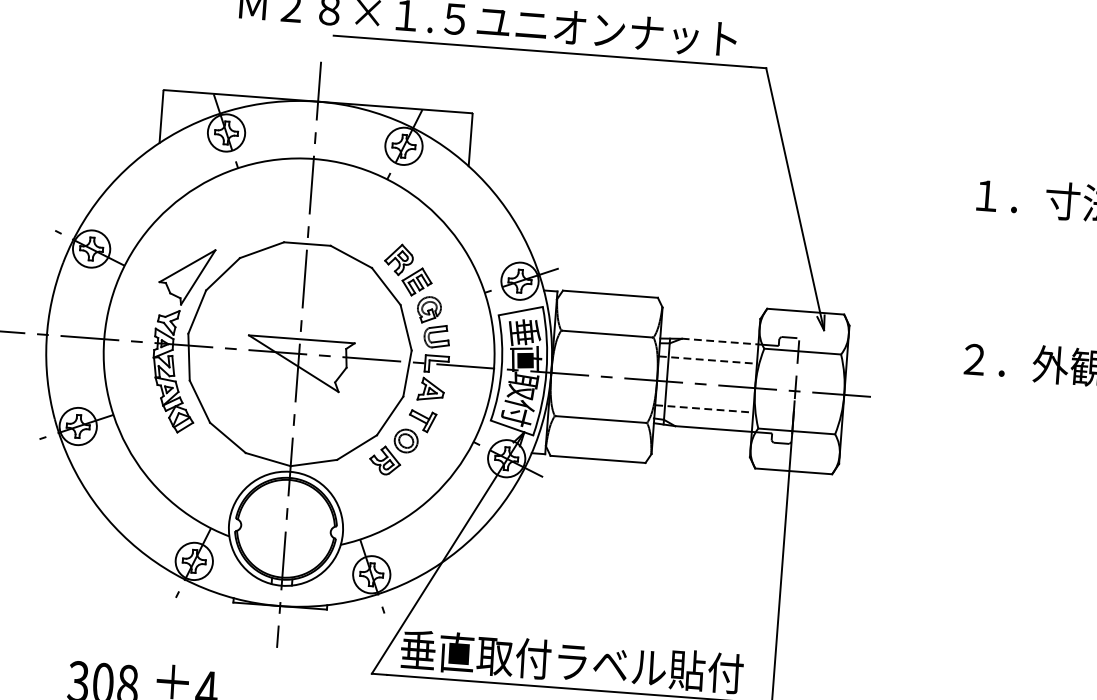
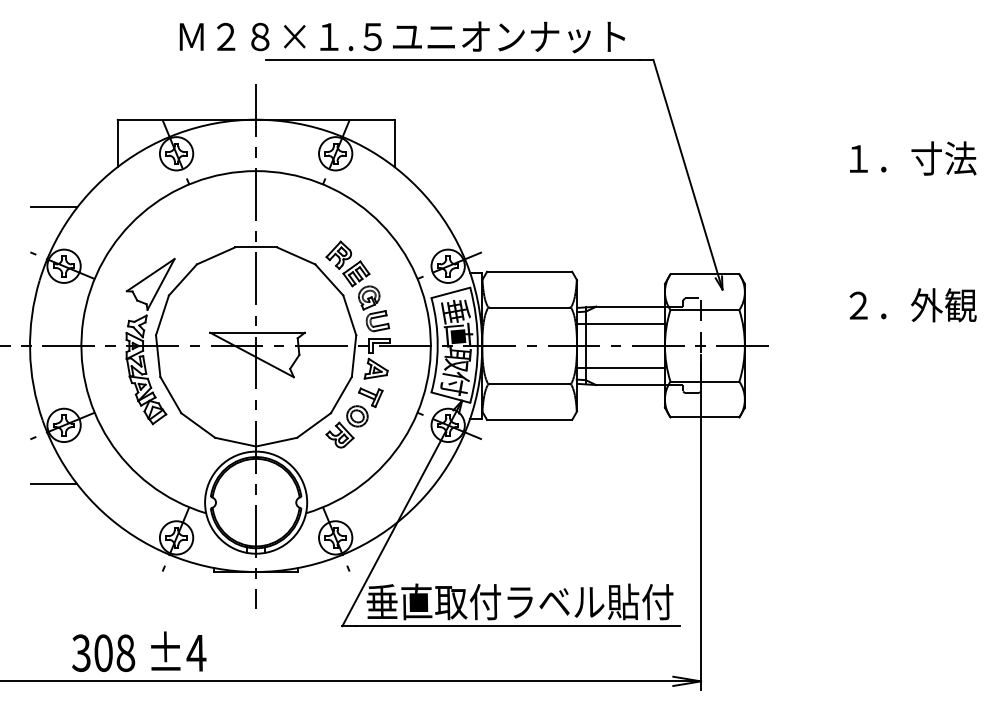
line: (84, 182) -> (53, 207), added
line: (721, 341) -> (631, 306), dashed -> solid
line: (708, 359) -> (621, 323), dashed -> solid
line: (704, 408) -> (621, 367), dashed -> solid
line: (61, 491) -> (53, 484), added

